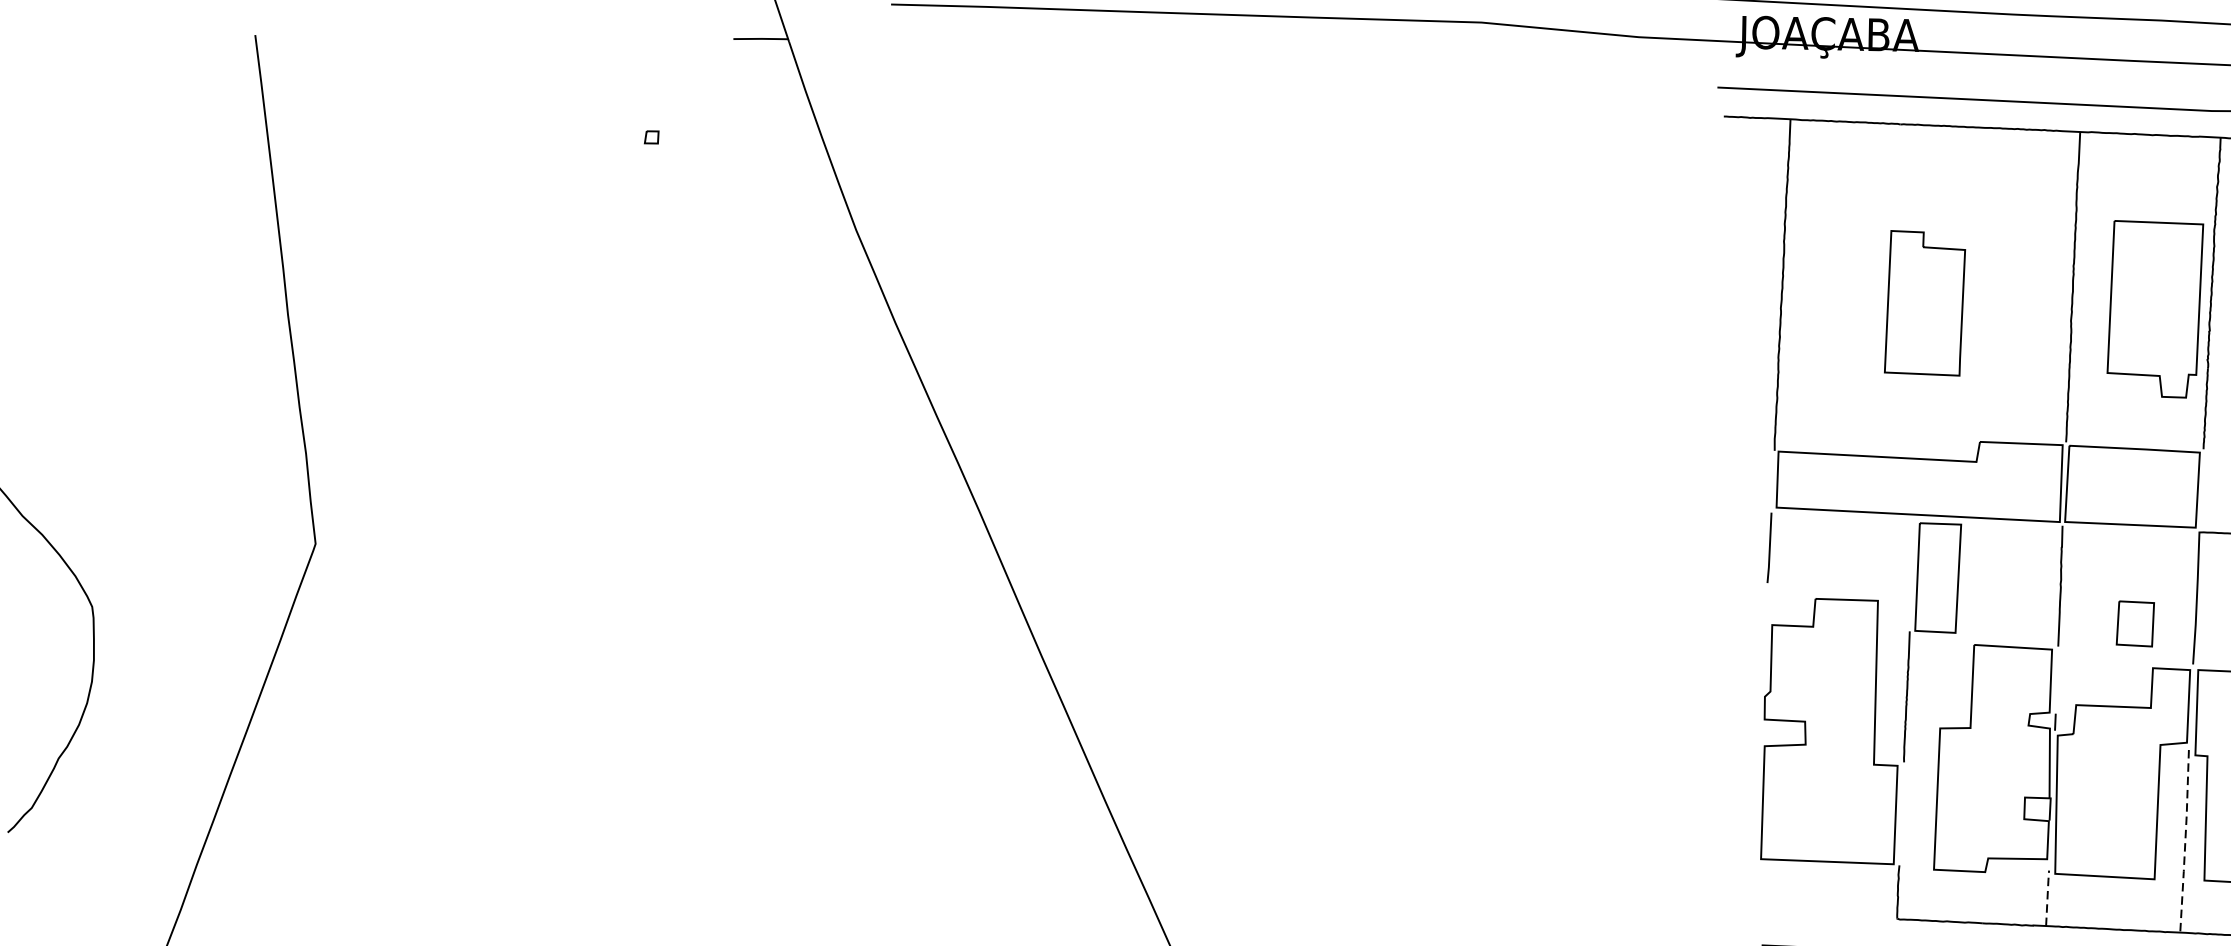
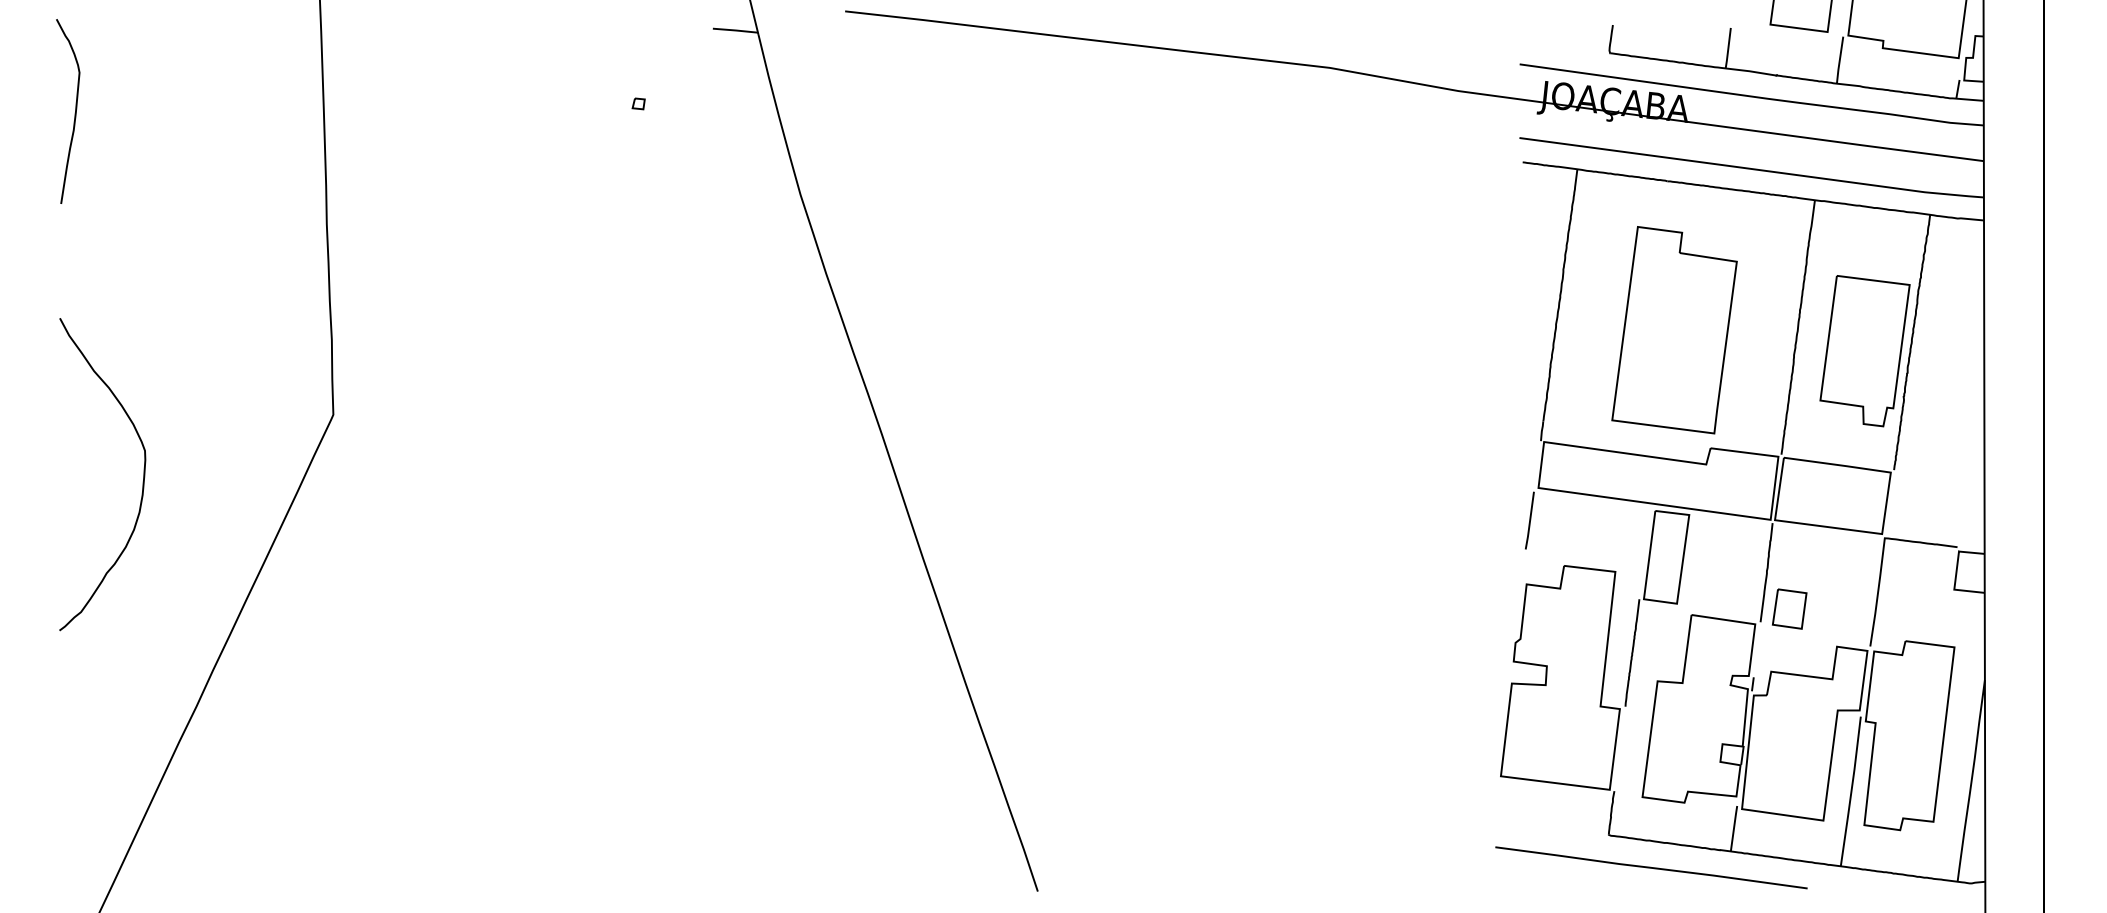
part: (1924, 303) -> (1674, 330), size x1.67
part: (2135, 623) -> (1789, 608), moved
line: (2185, 842) -> (1851, 792), dashed -> solid
line: (2048, 898) -> (1734, 828), dashed -> solid

